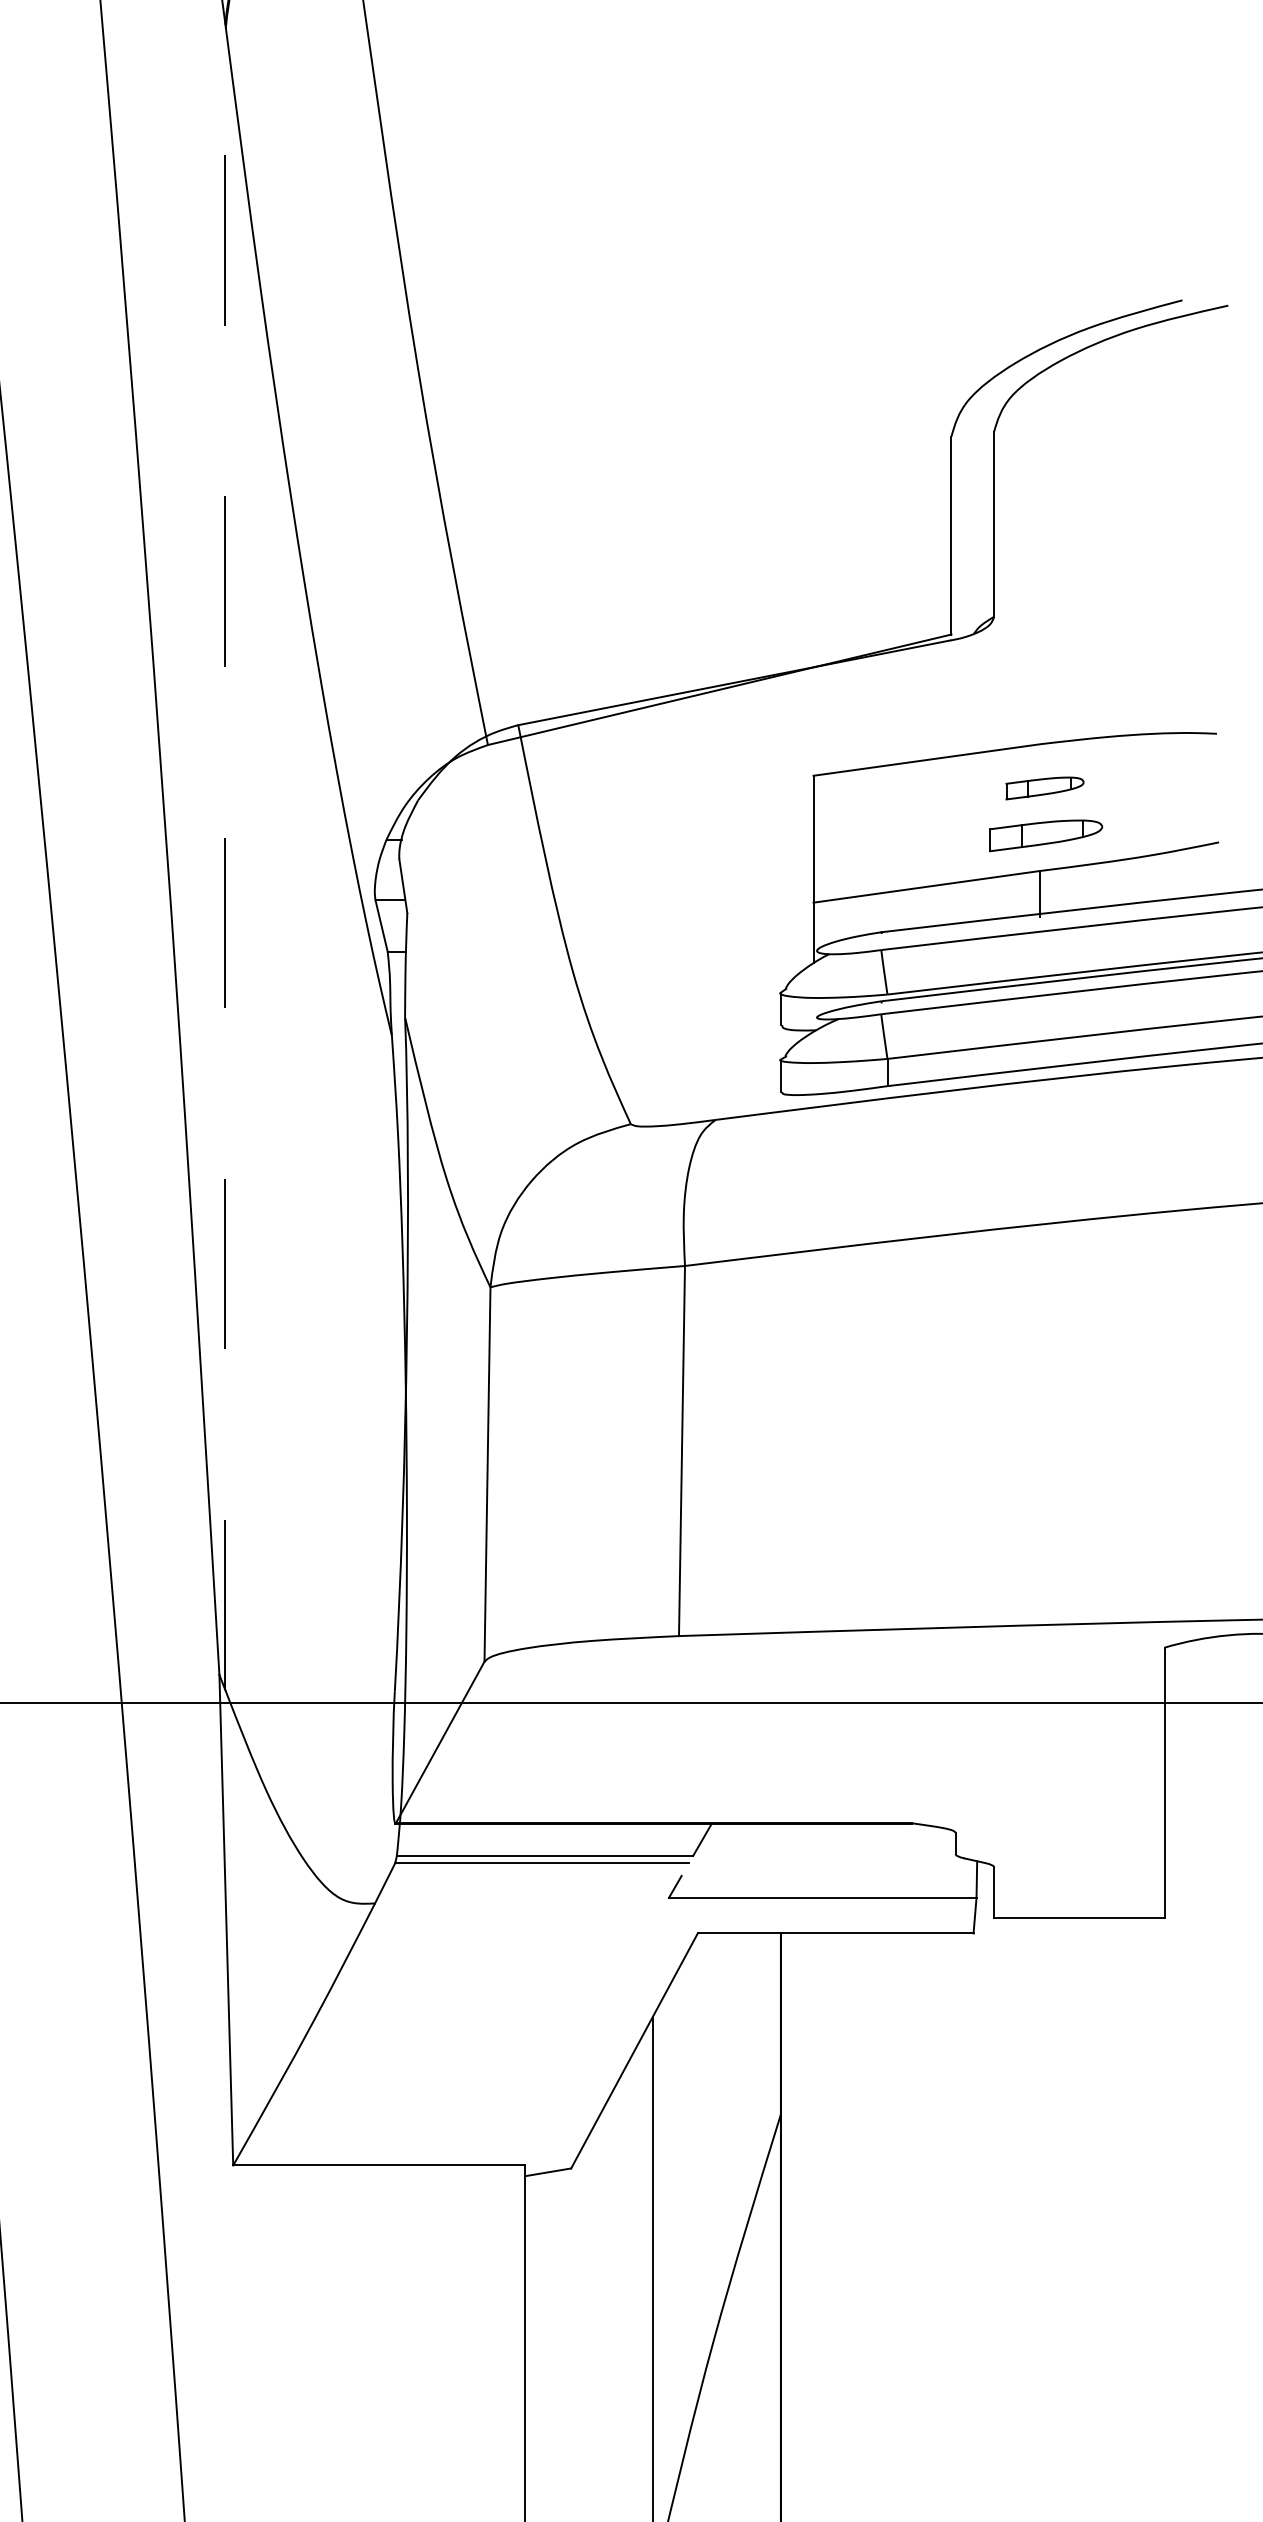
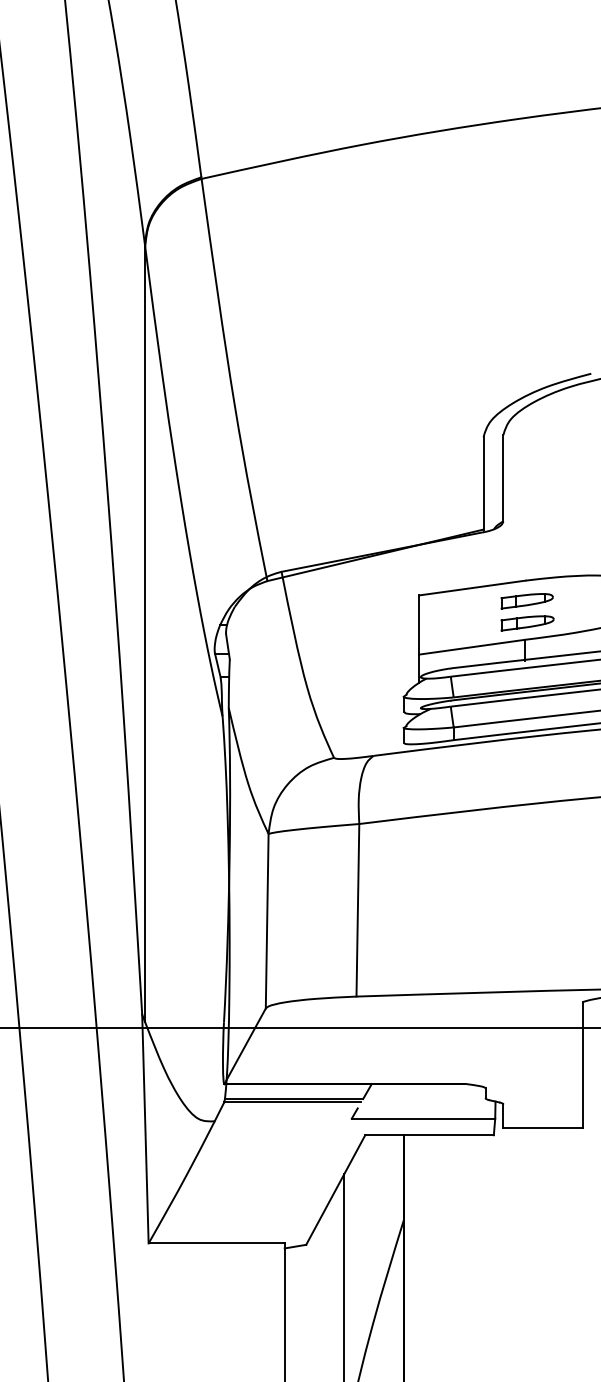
part: (1043, 788) -> (526, 601), size x1.43
line: (226, 855) -> (145, 632), dashed -> solid

